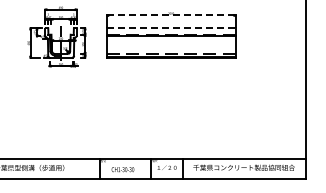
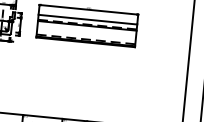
line: (171, 15) -> (89, 9), dashed -> solid
line: (171, 28) -> (88, 19), dashed -> solid

